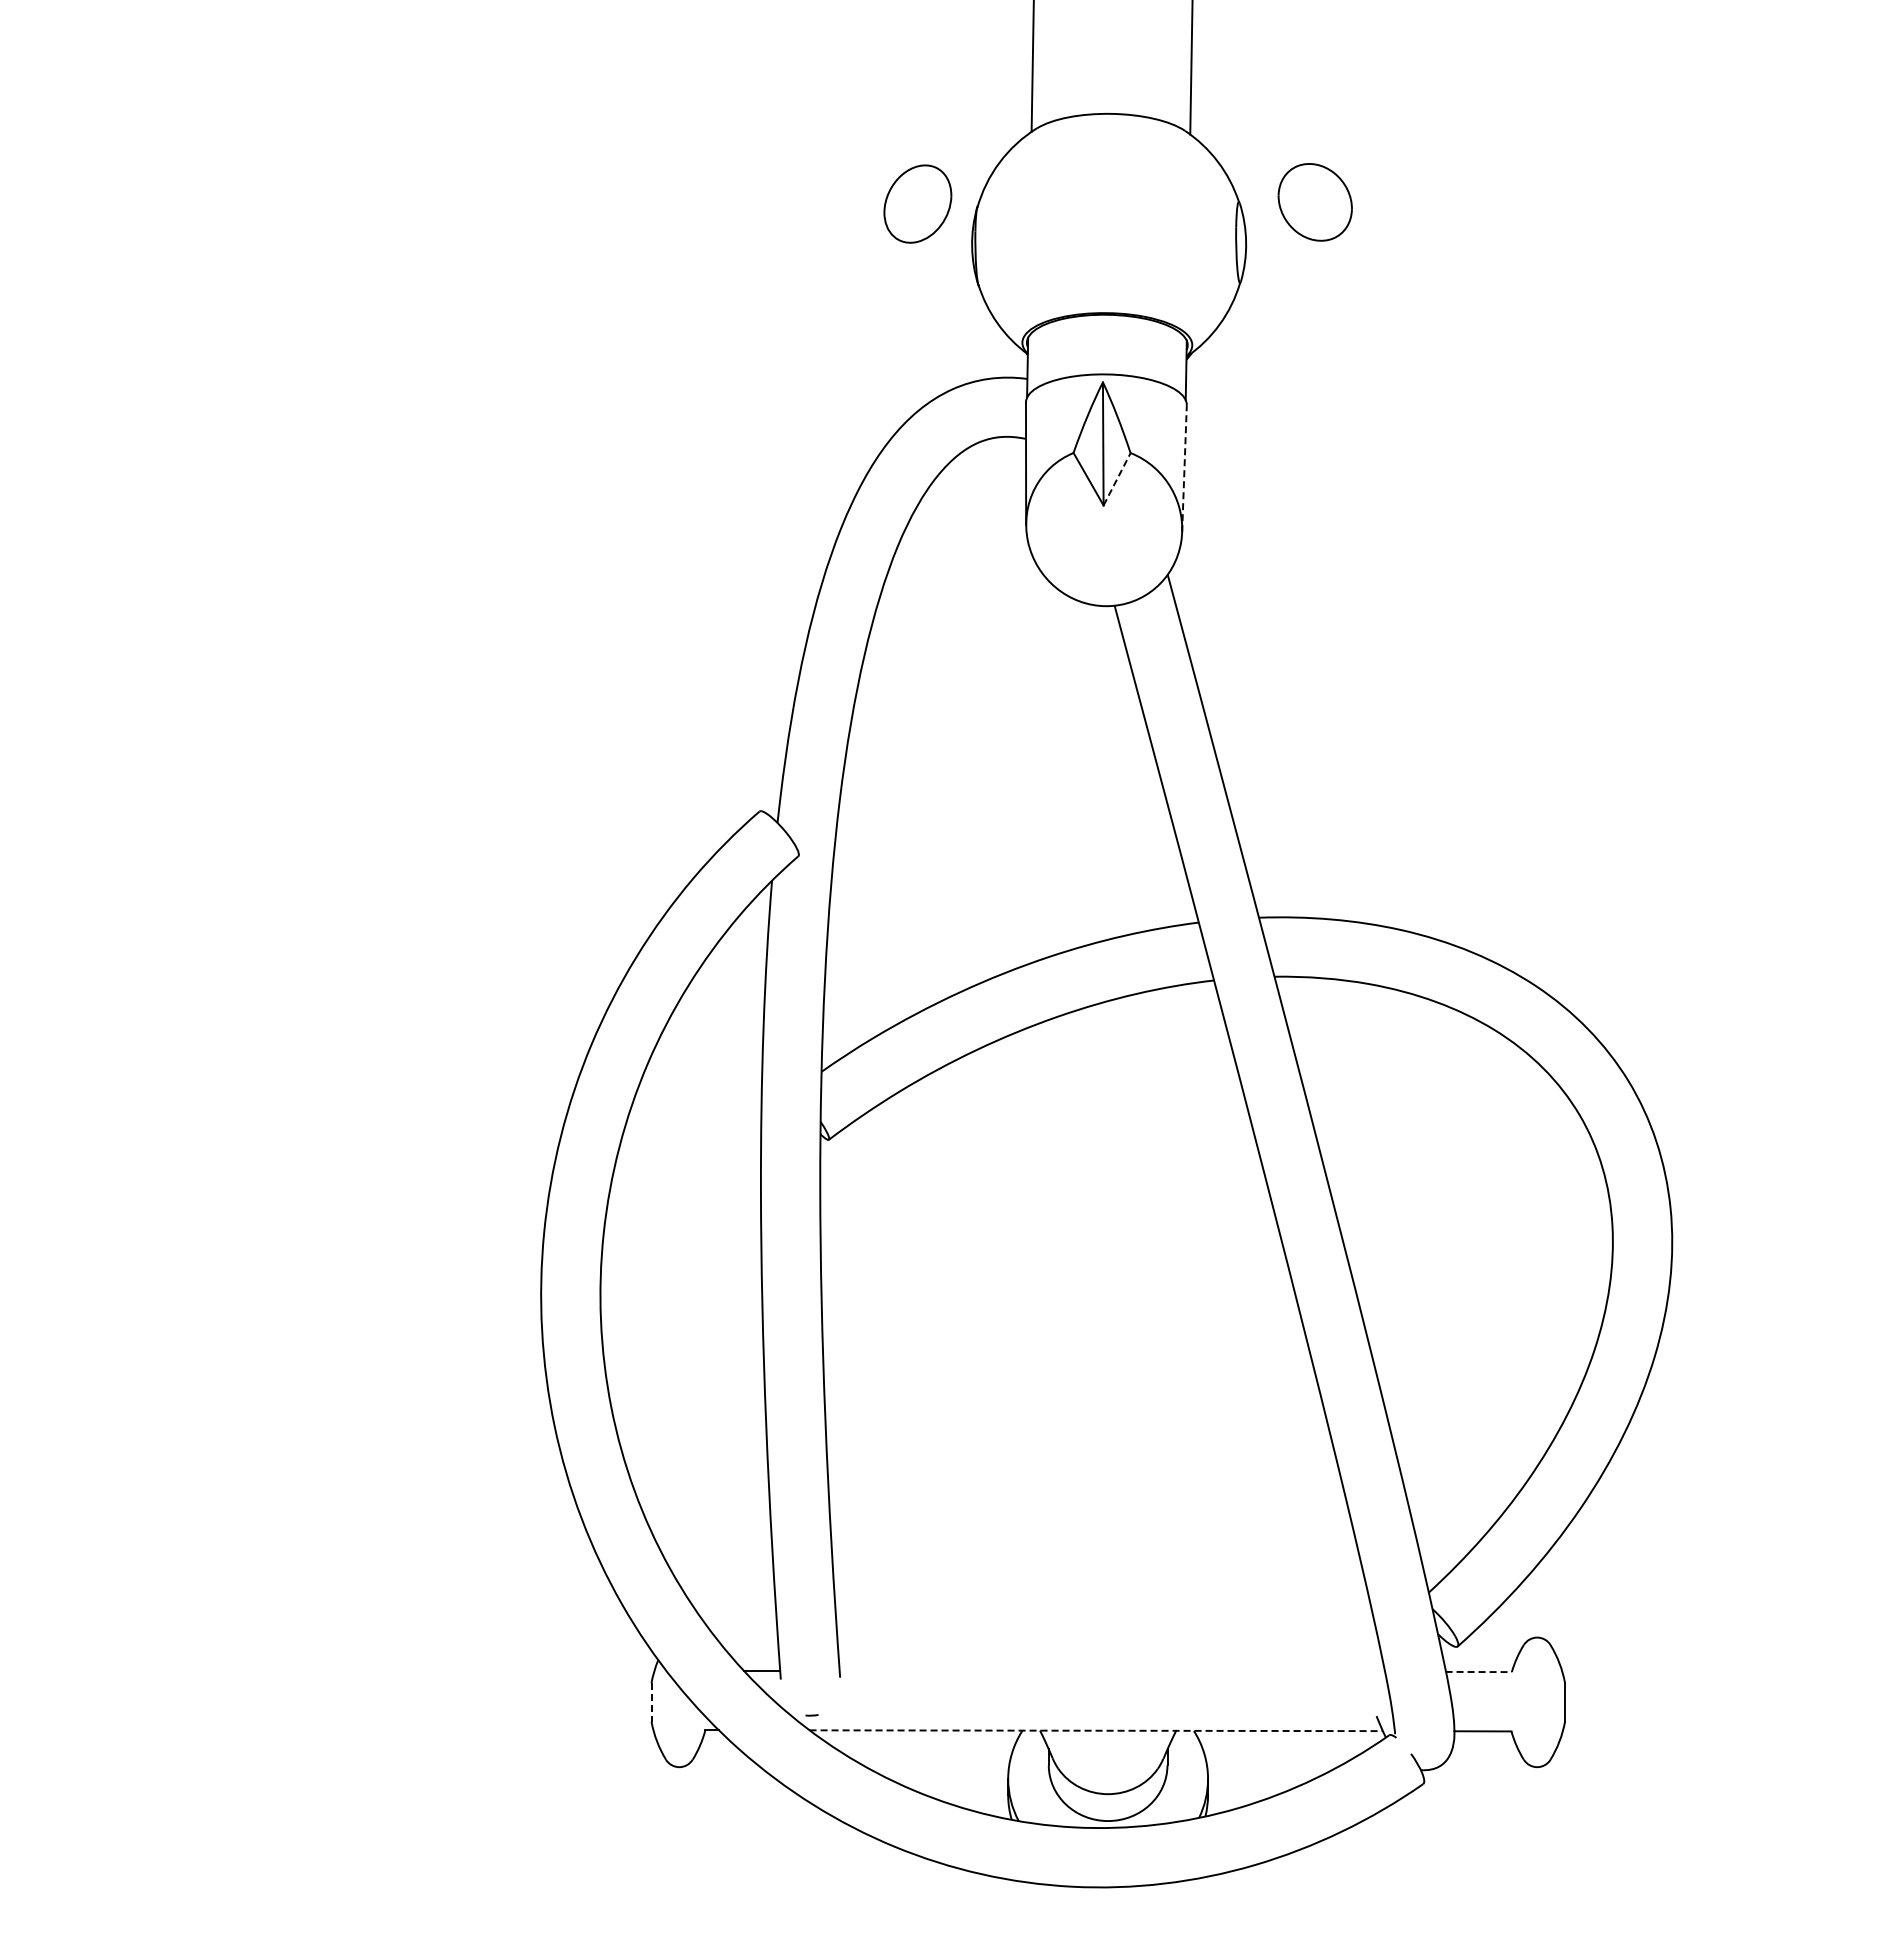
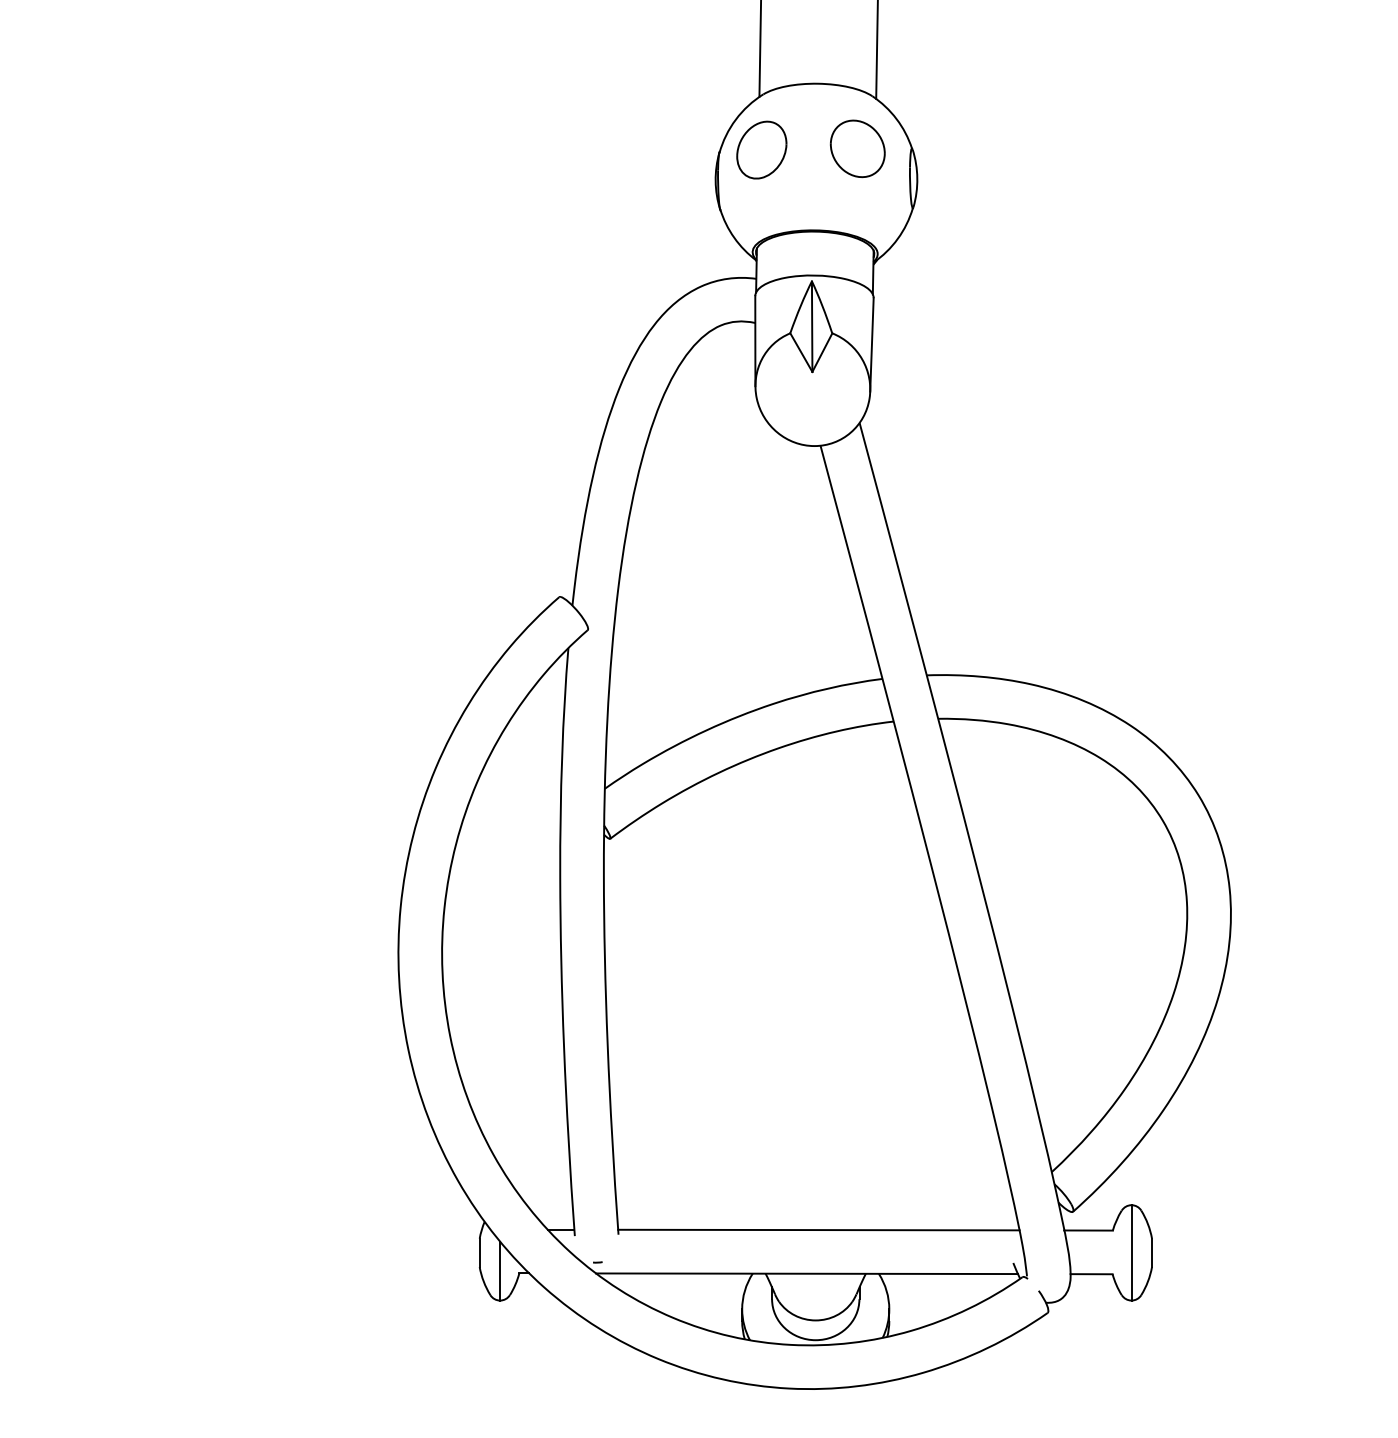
part: (1314, 202) -> (857, 148), moved
part: (917, 203) -> (761, 149), moved
line: (1184, 468) -> (871, 344), dashed -> solid
line: (1117, 478) -> (822, 352), dashed -> solid
line: (1112, 1671) -> (818, 1230), added
line: (1479, 1672) -> (1089, 1230), dashed -> solid
line: (651, 1702) -> (479, 1252), dashed -> solid
line: (1537, 1702) -> (1131, 1252), added
line: (679, 1727) -> (500, 1271), added
line: (1096, 1730) -> (807, 1273), dashed -> solid

